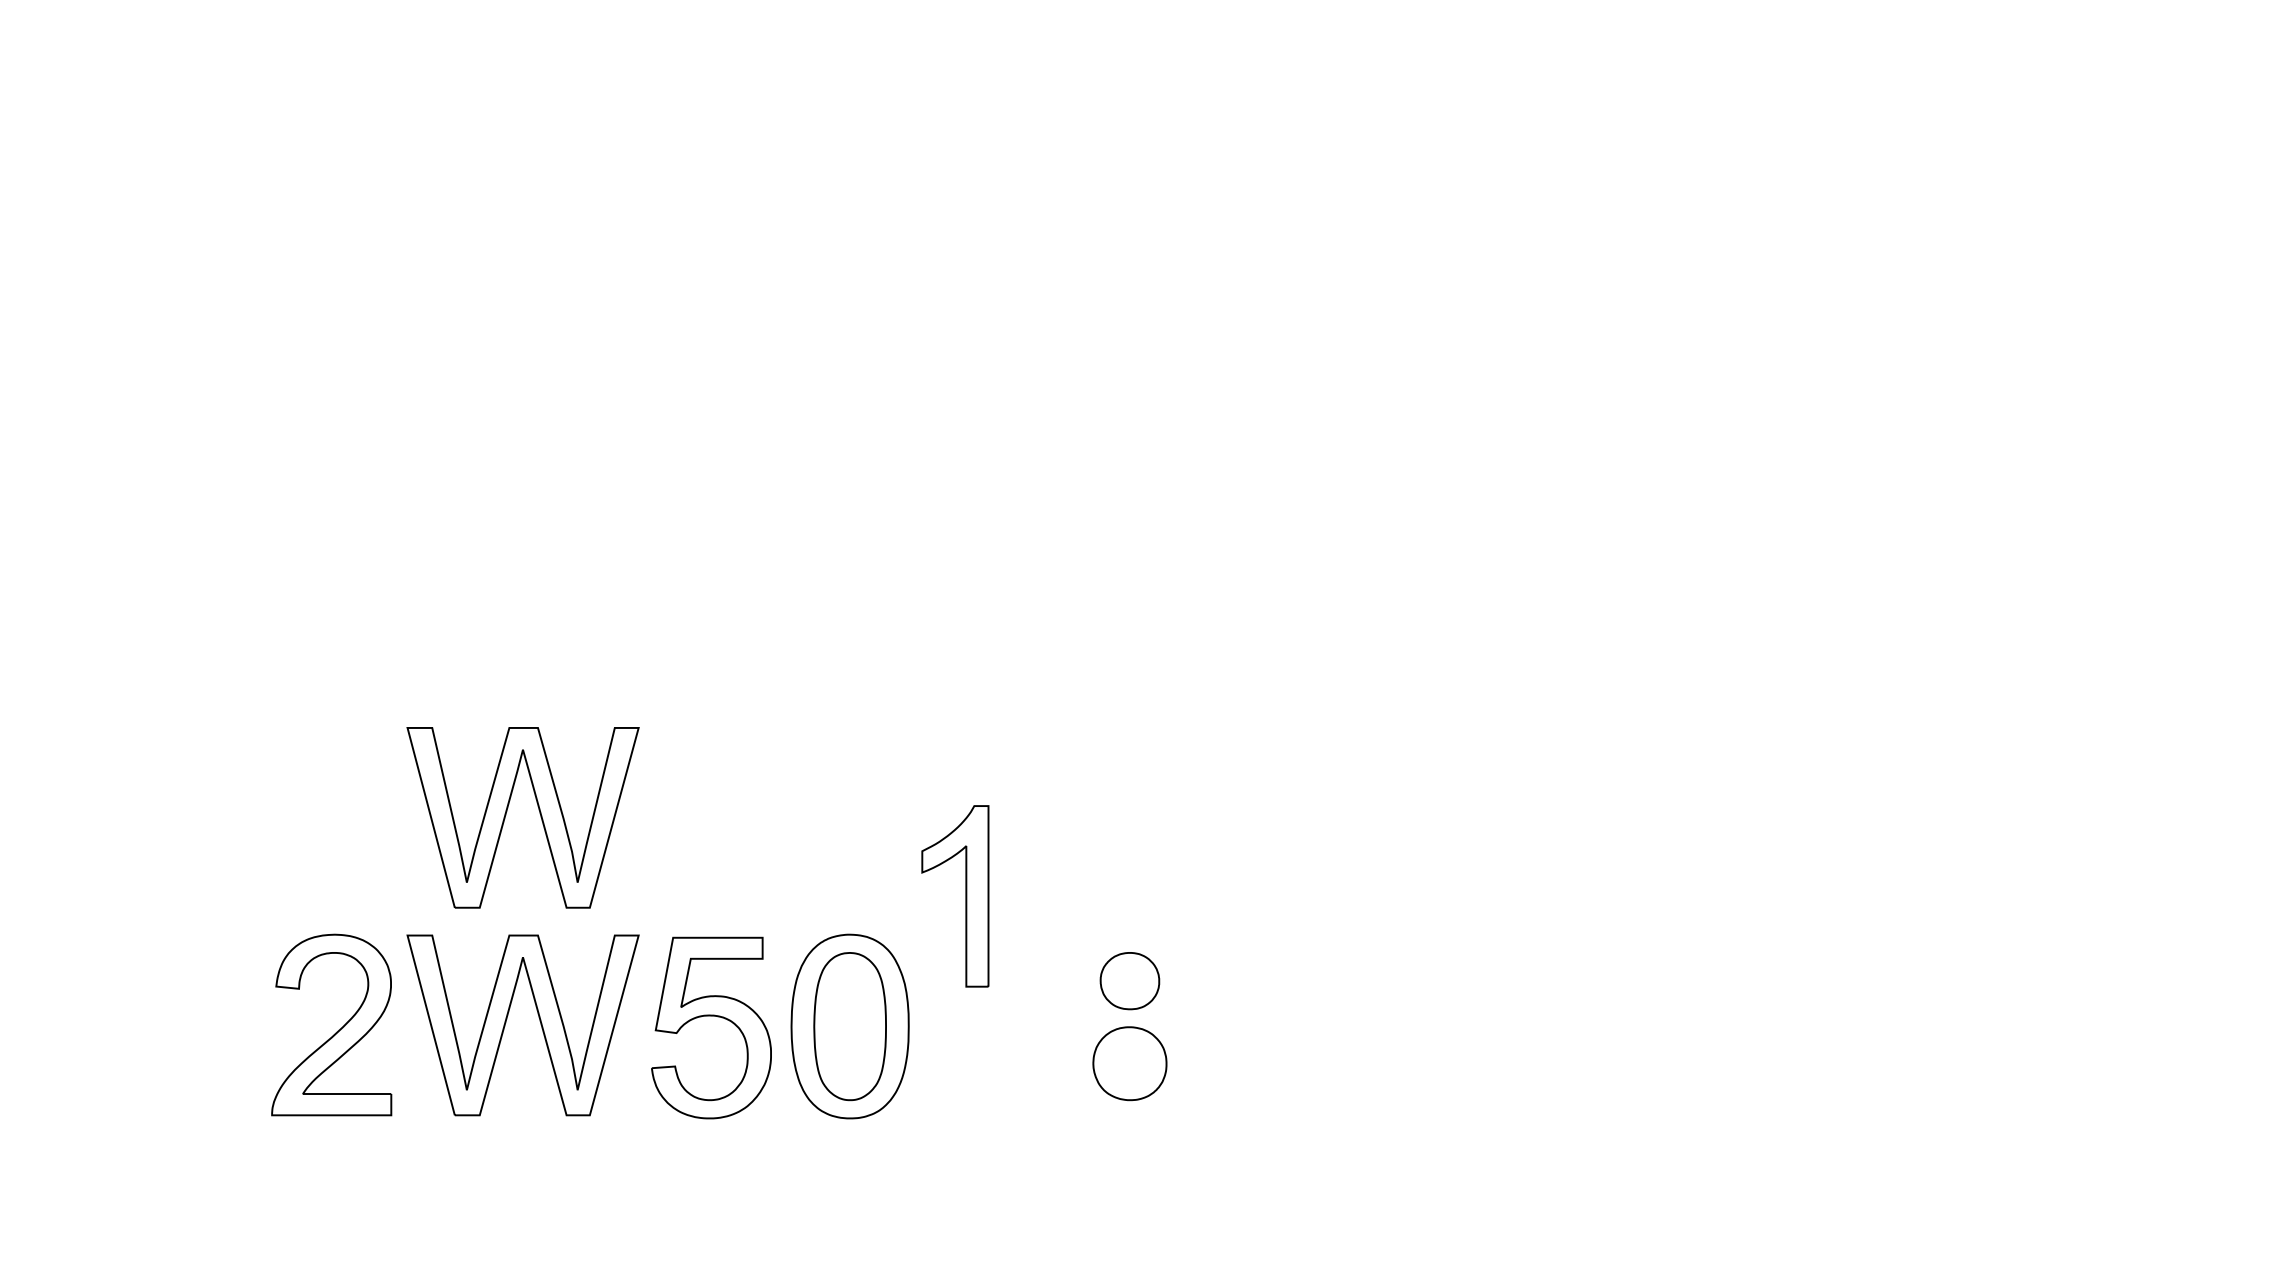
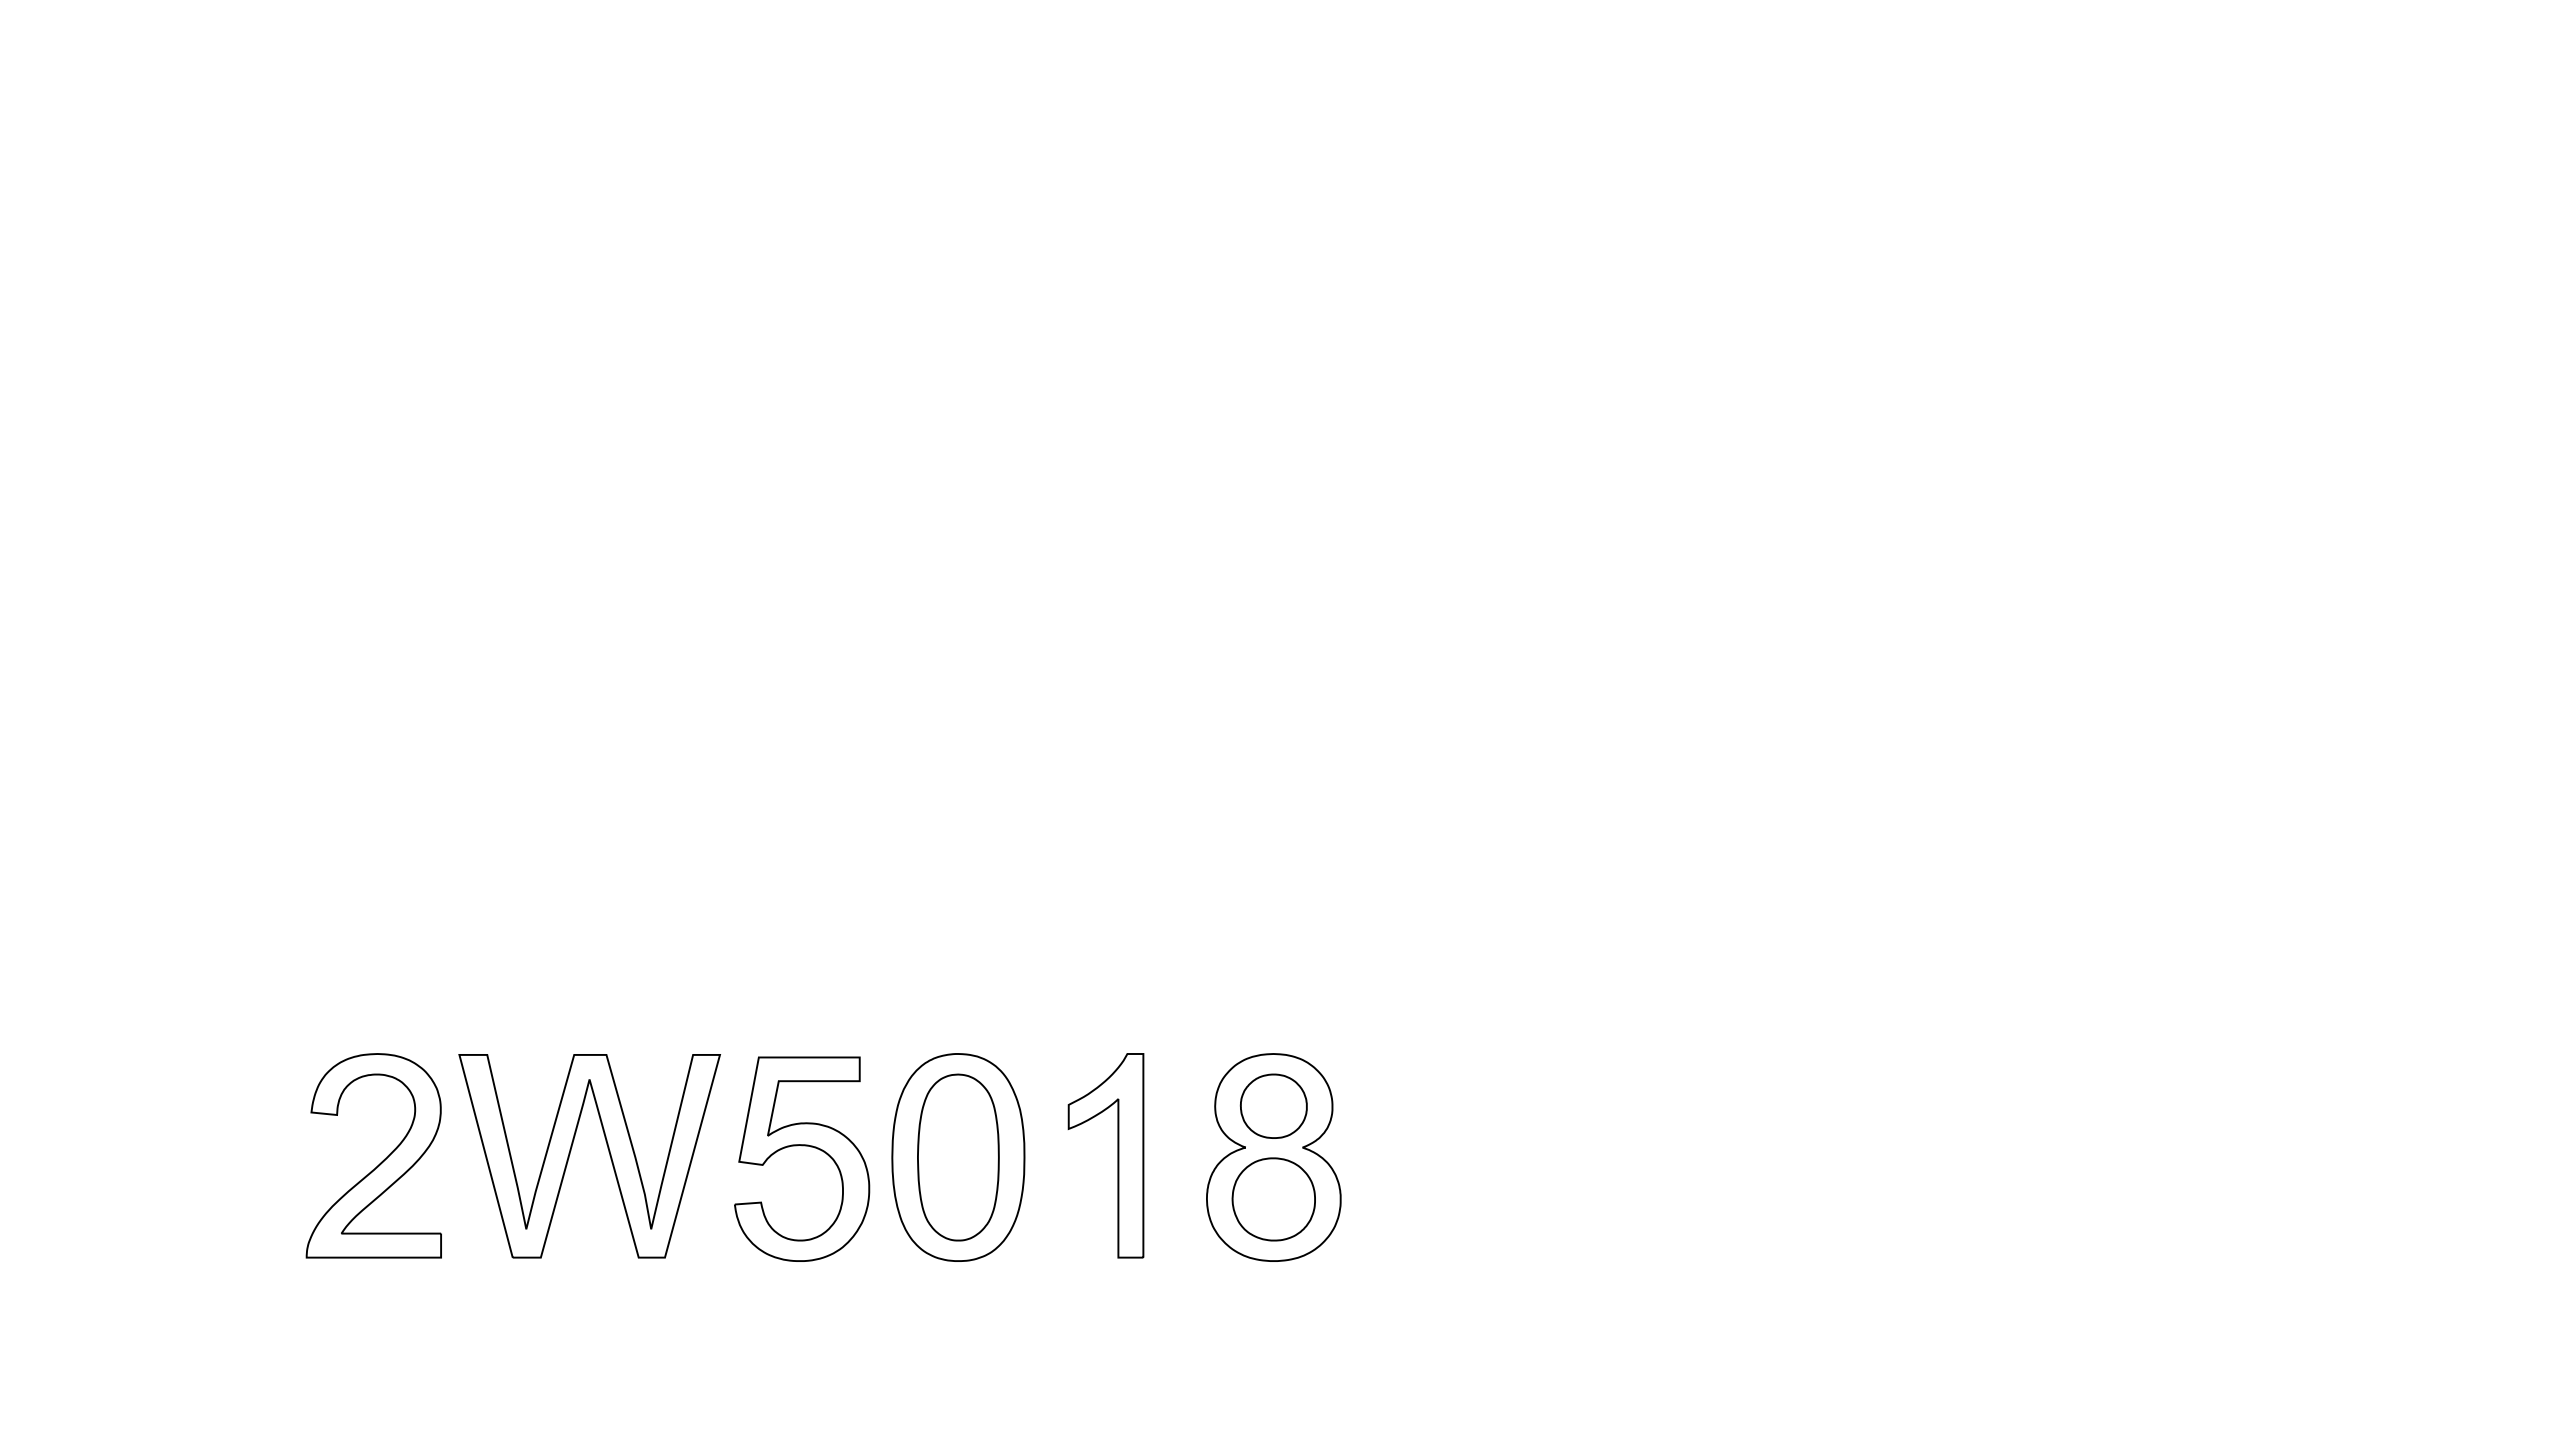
part: (506, 812) -> (571, 916), removed
part: (965, 896) -> (1117, 1155), moved
part: (1129, 1026) -> (1273, 1157), added

